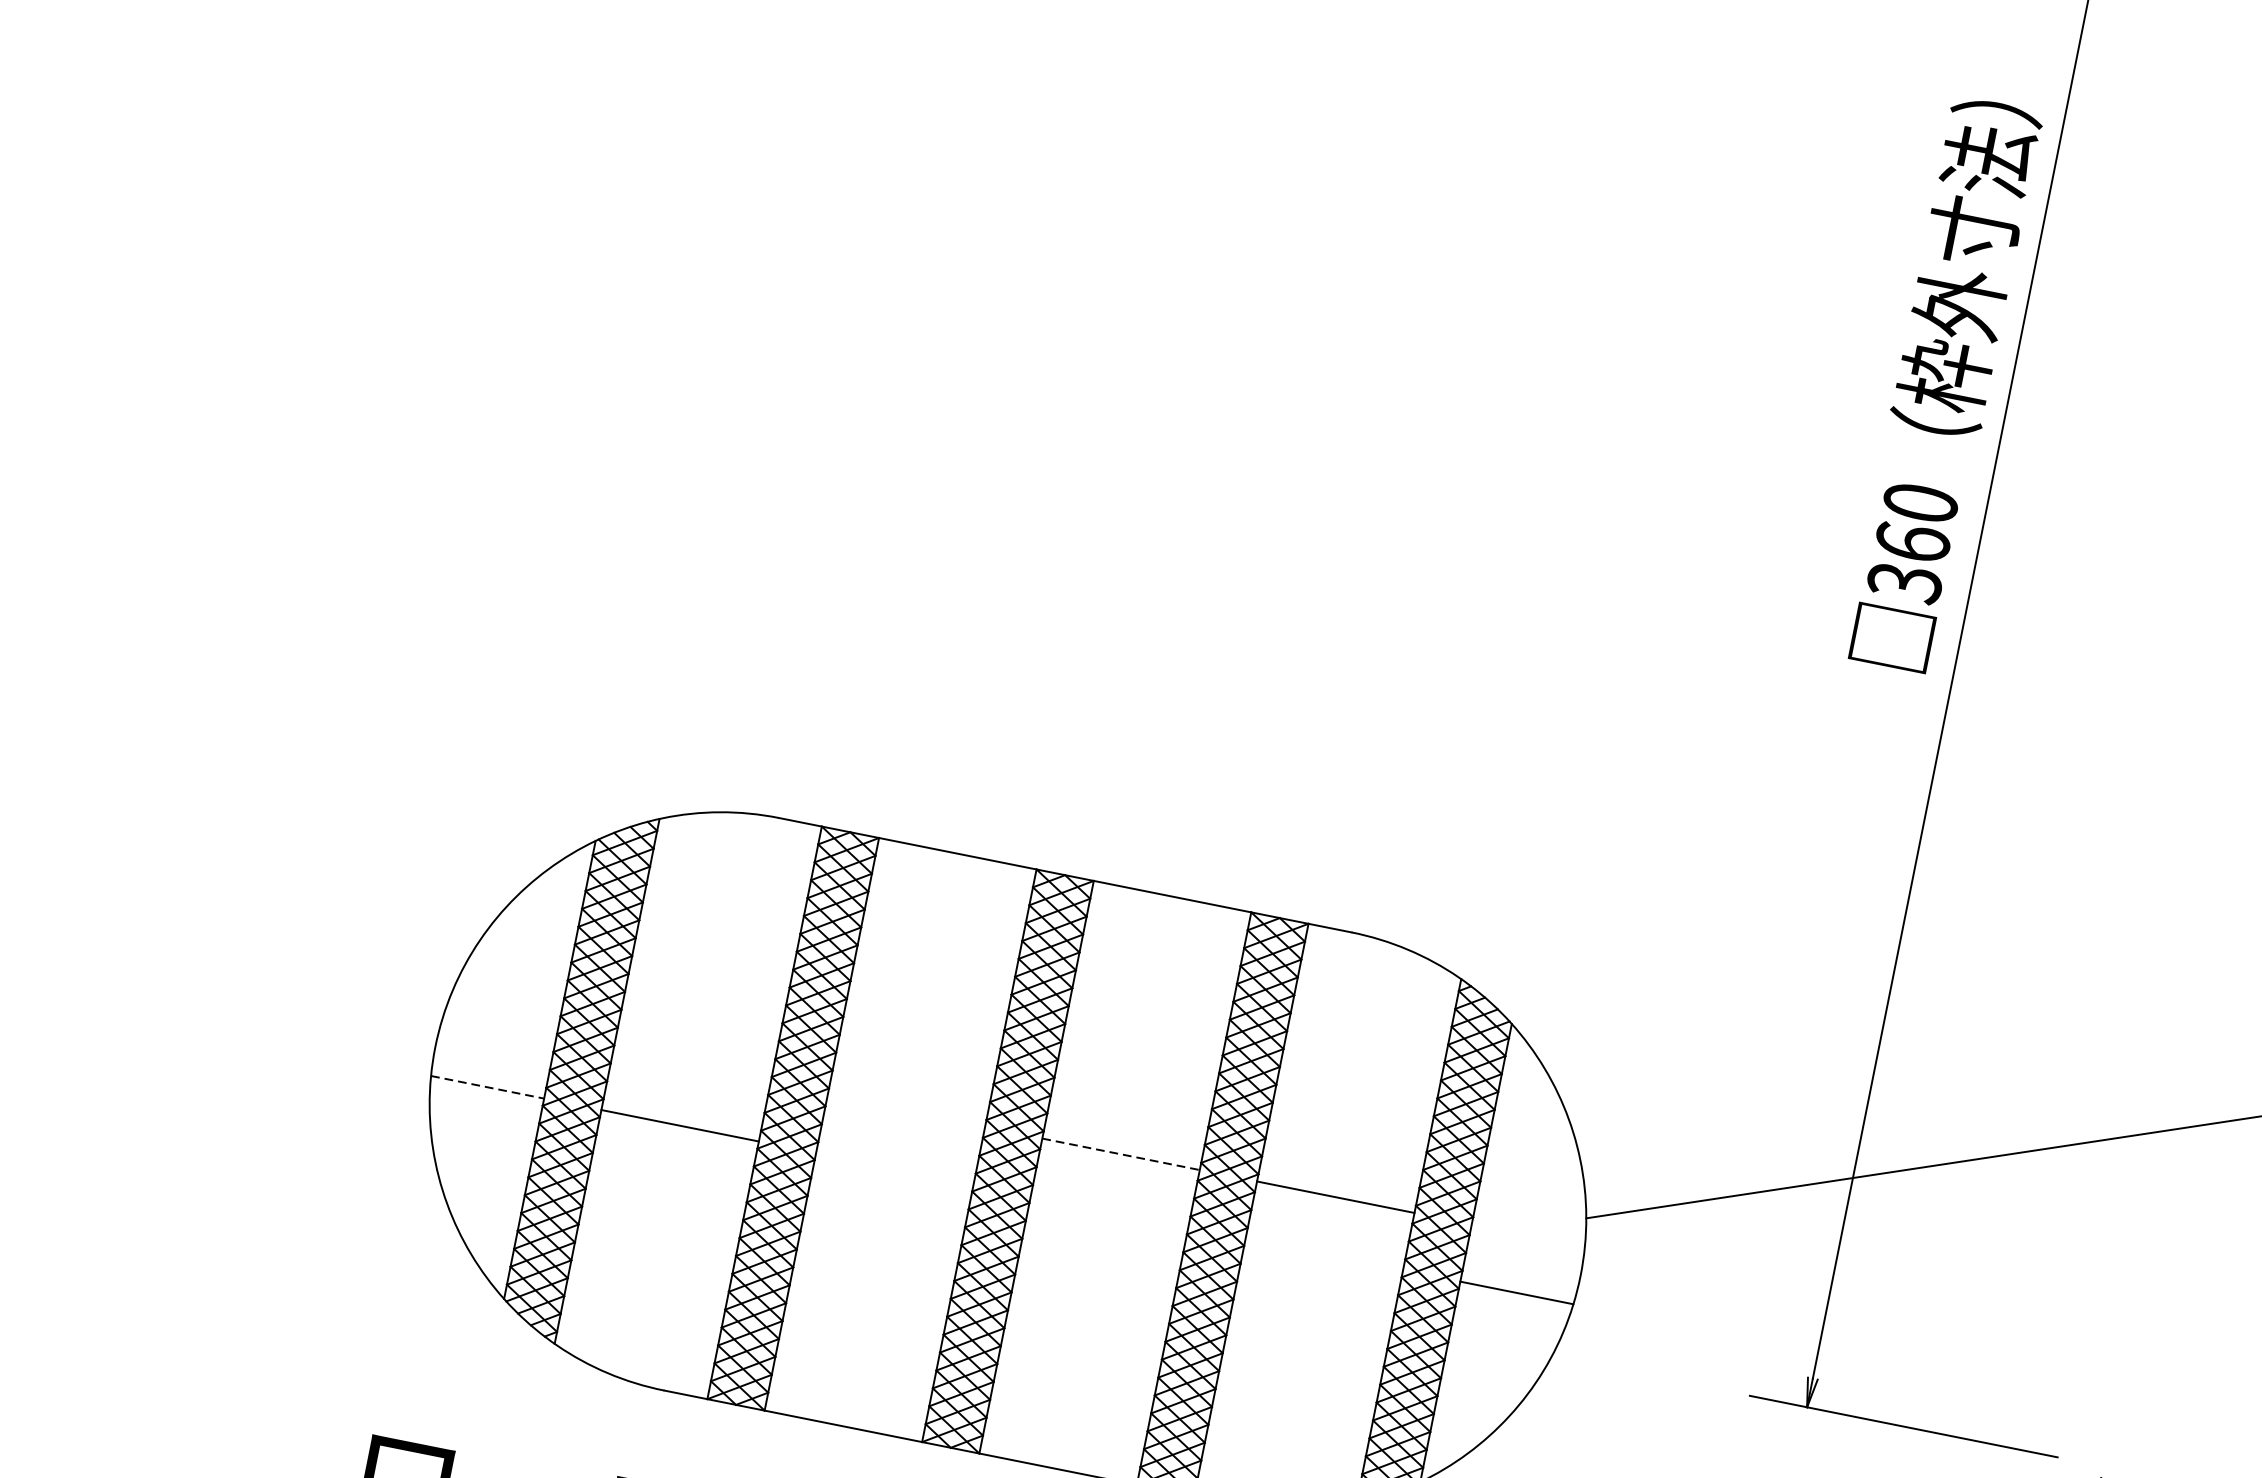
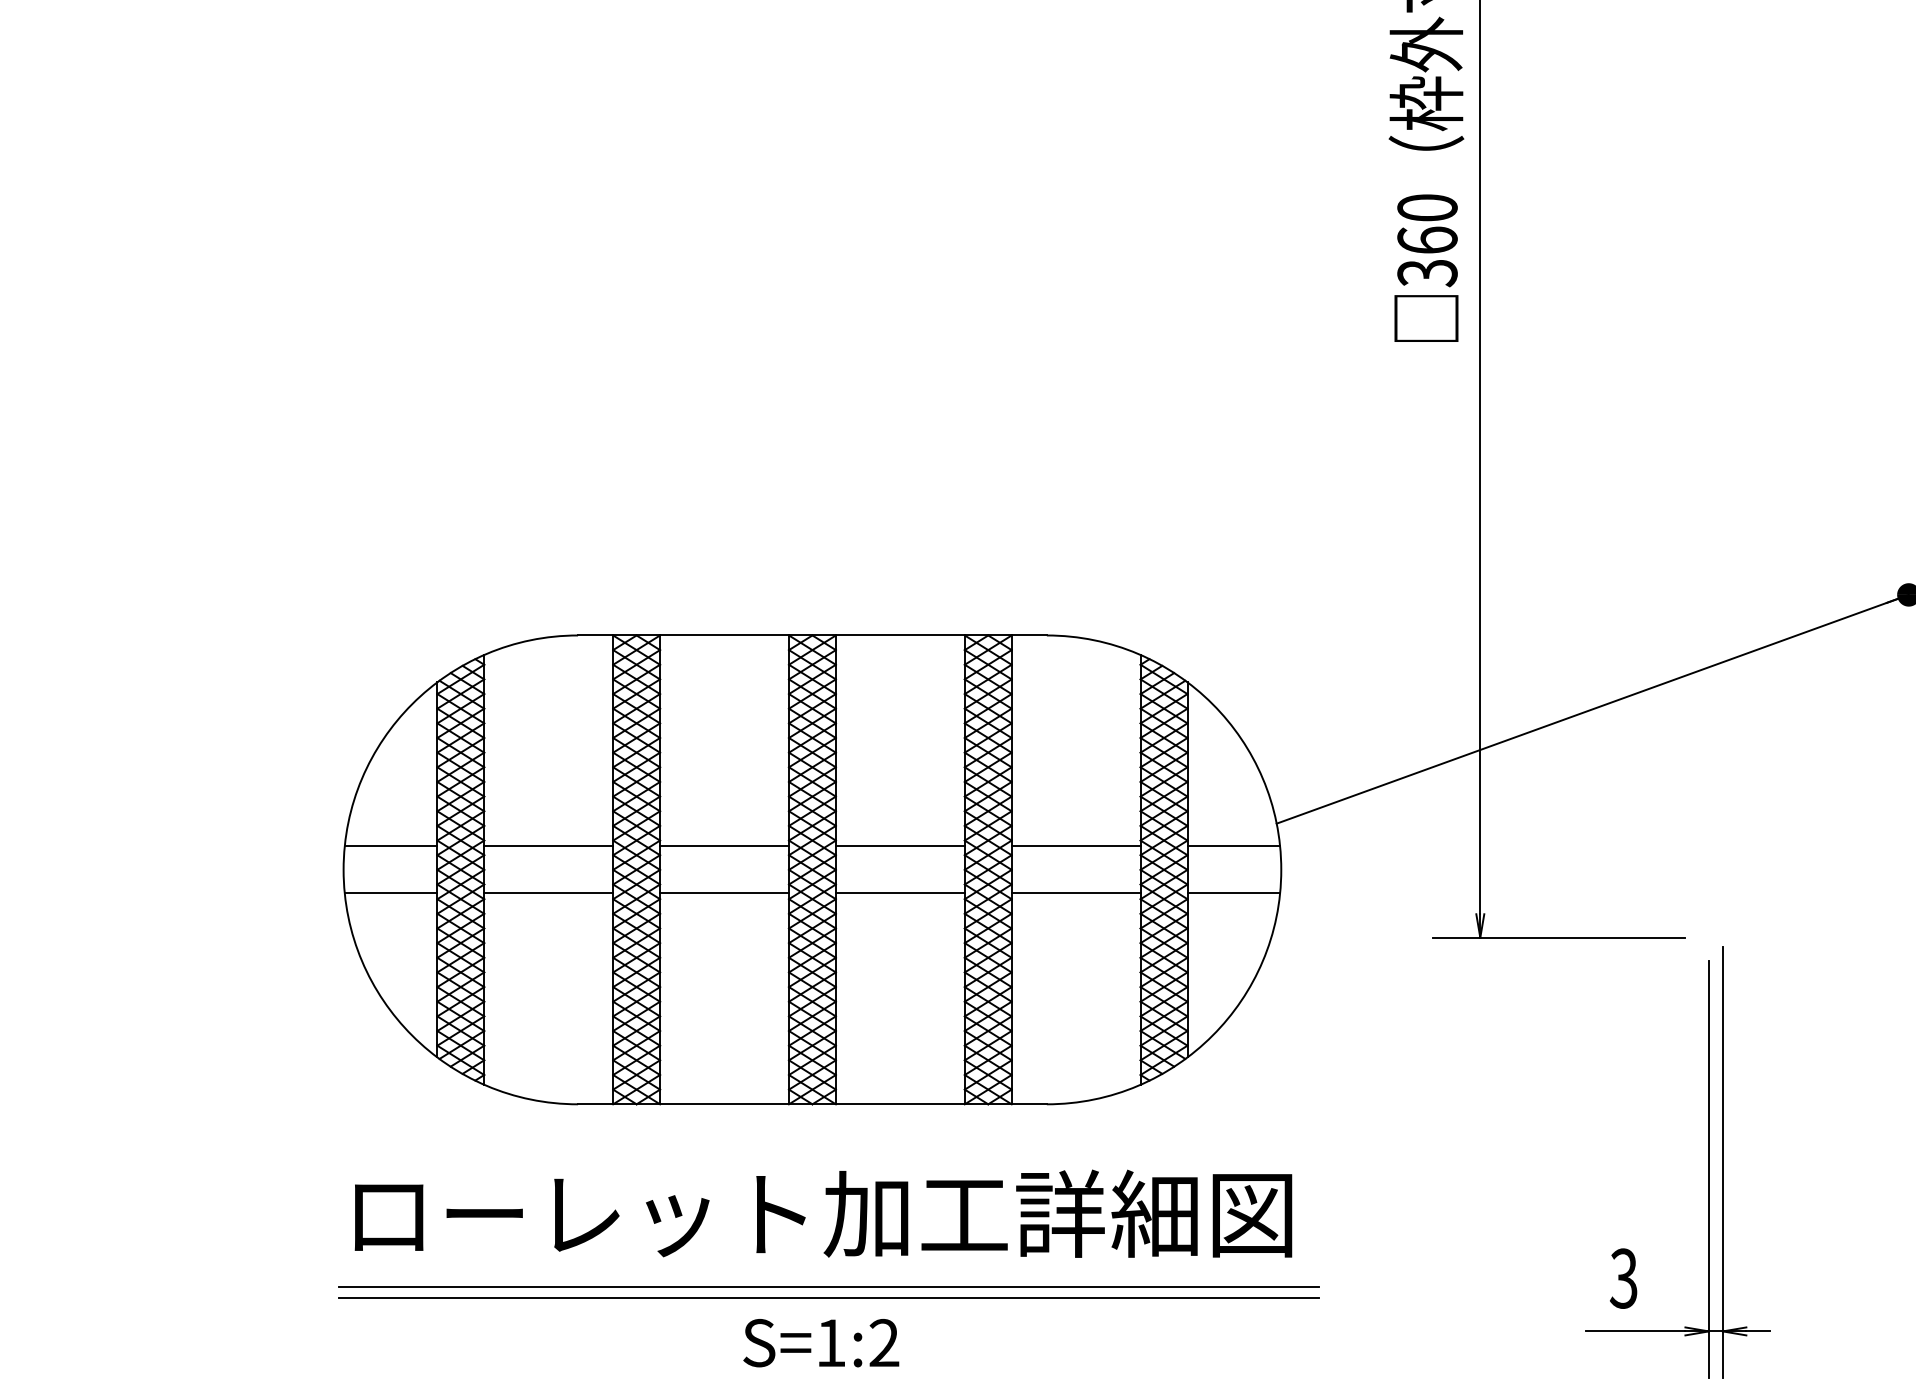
line: (498, 1029) -> (390, 846), added
line: (691, 1068) -> (548, 846), added
line: (488, 1087) -> (391, 893), dashed -> solid
line: (906, 1111) -> (724, 846), added
line: (1121, 1154) -> (900, 846), dashed -> solid
line: (894, 1168) -> (724, 893), added
line: (1108, 1211) -> (899, 893), added
line: (1527, 1235) -> (1233, 846), added
line: (1323, 1254) -> (1075, 893), added

